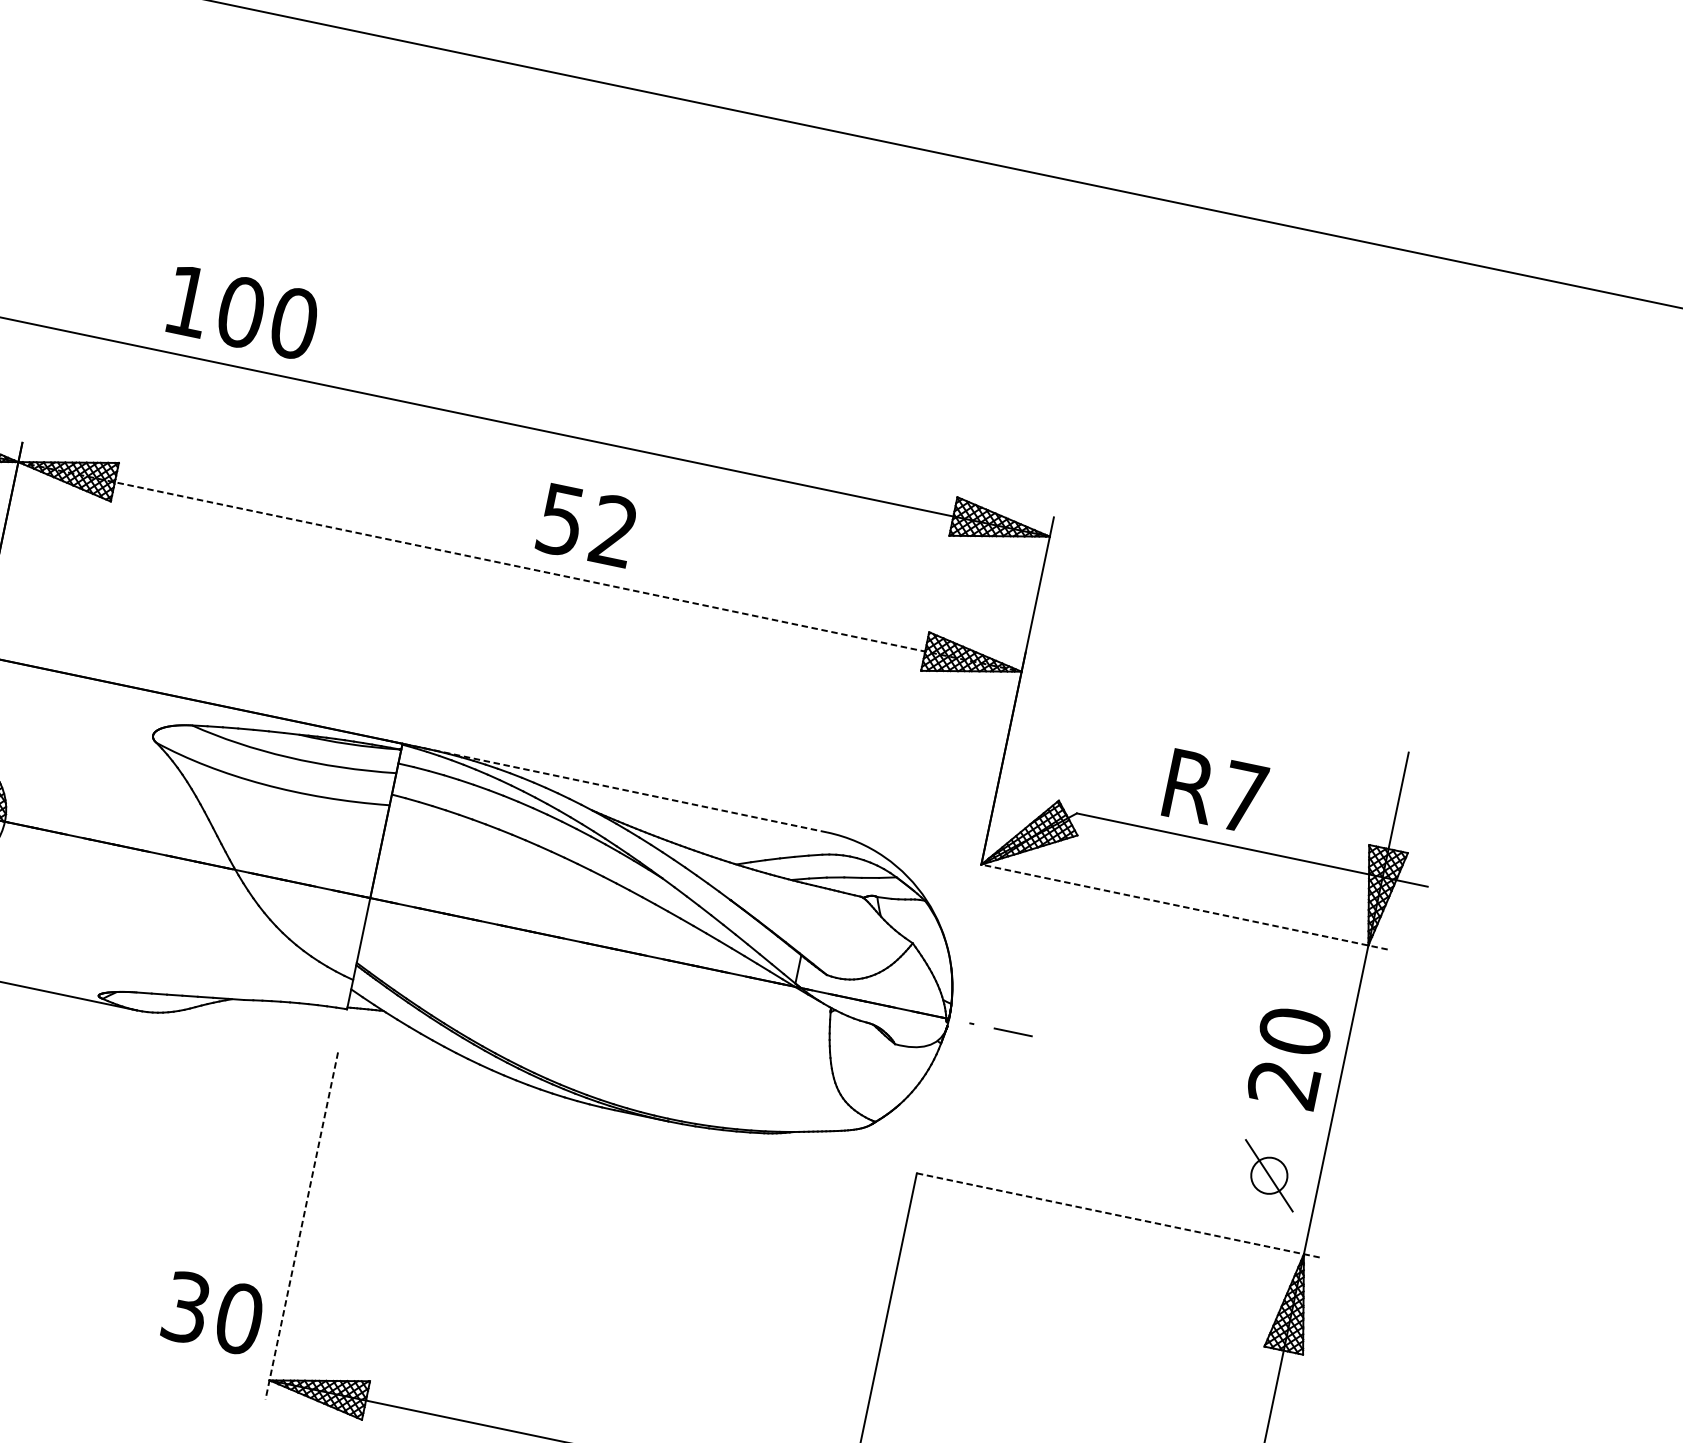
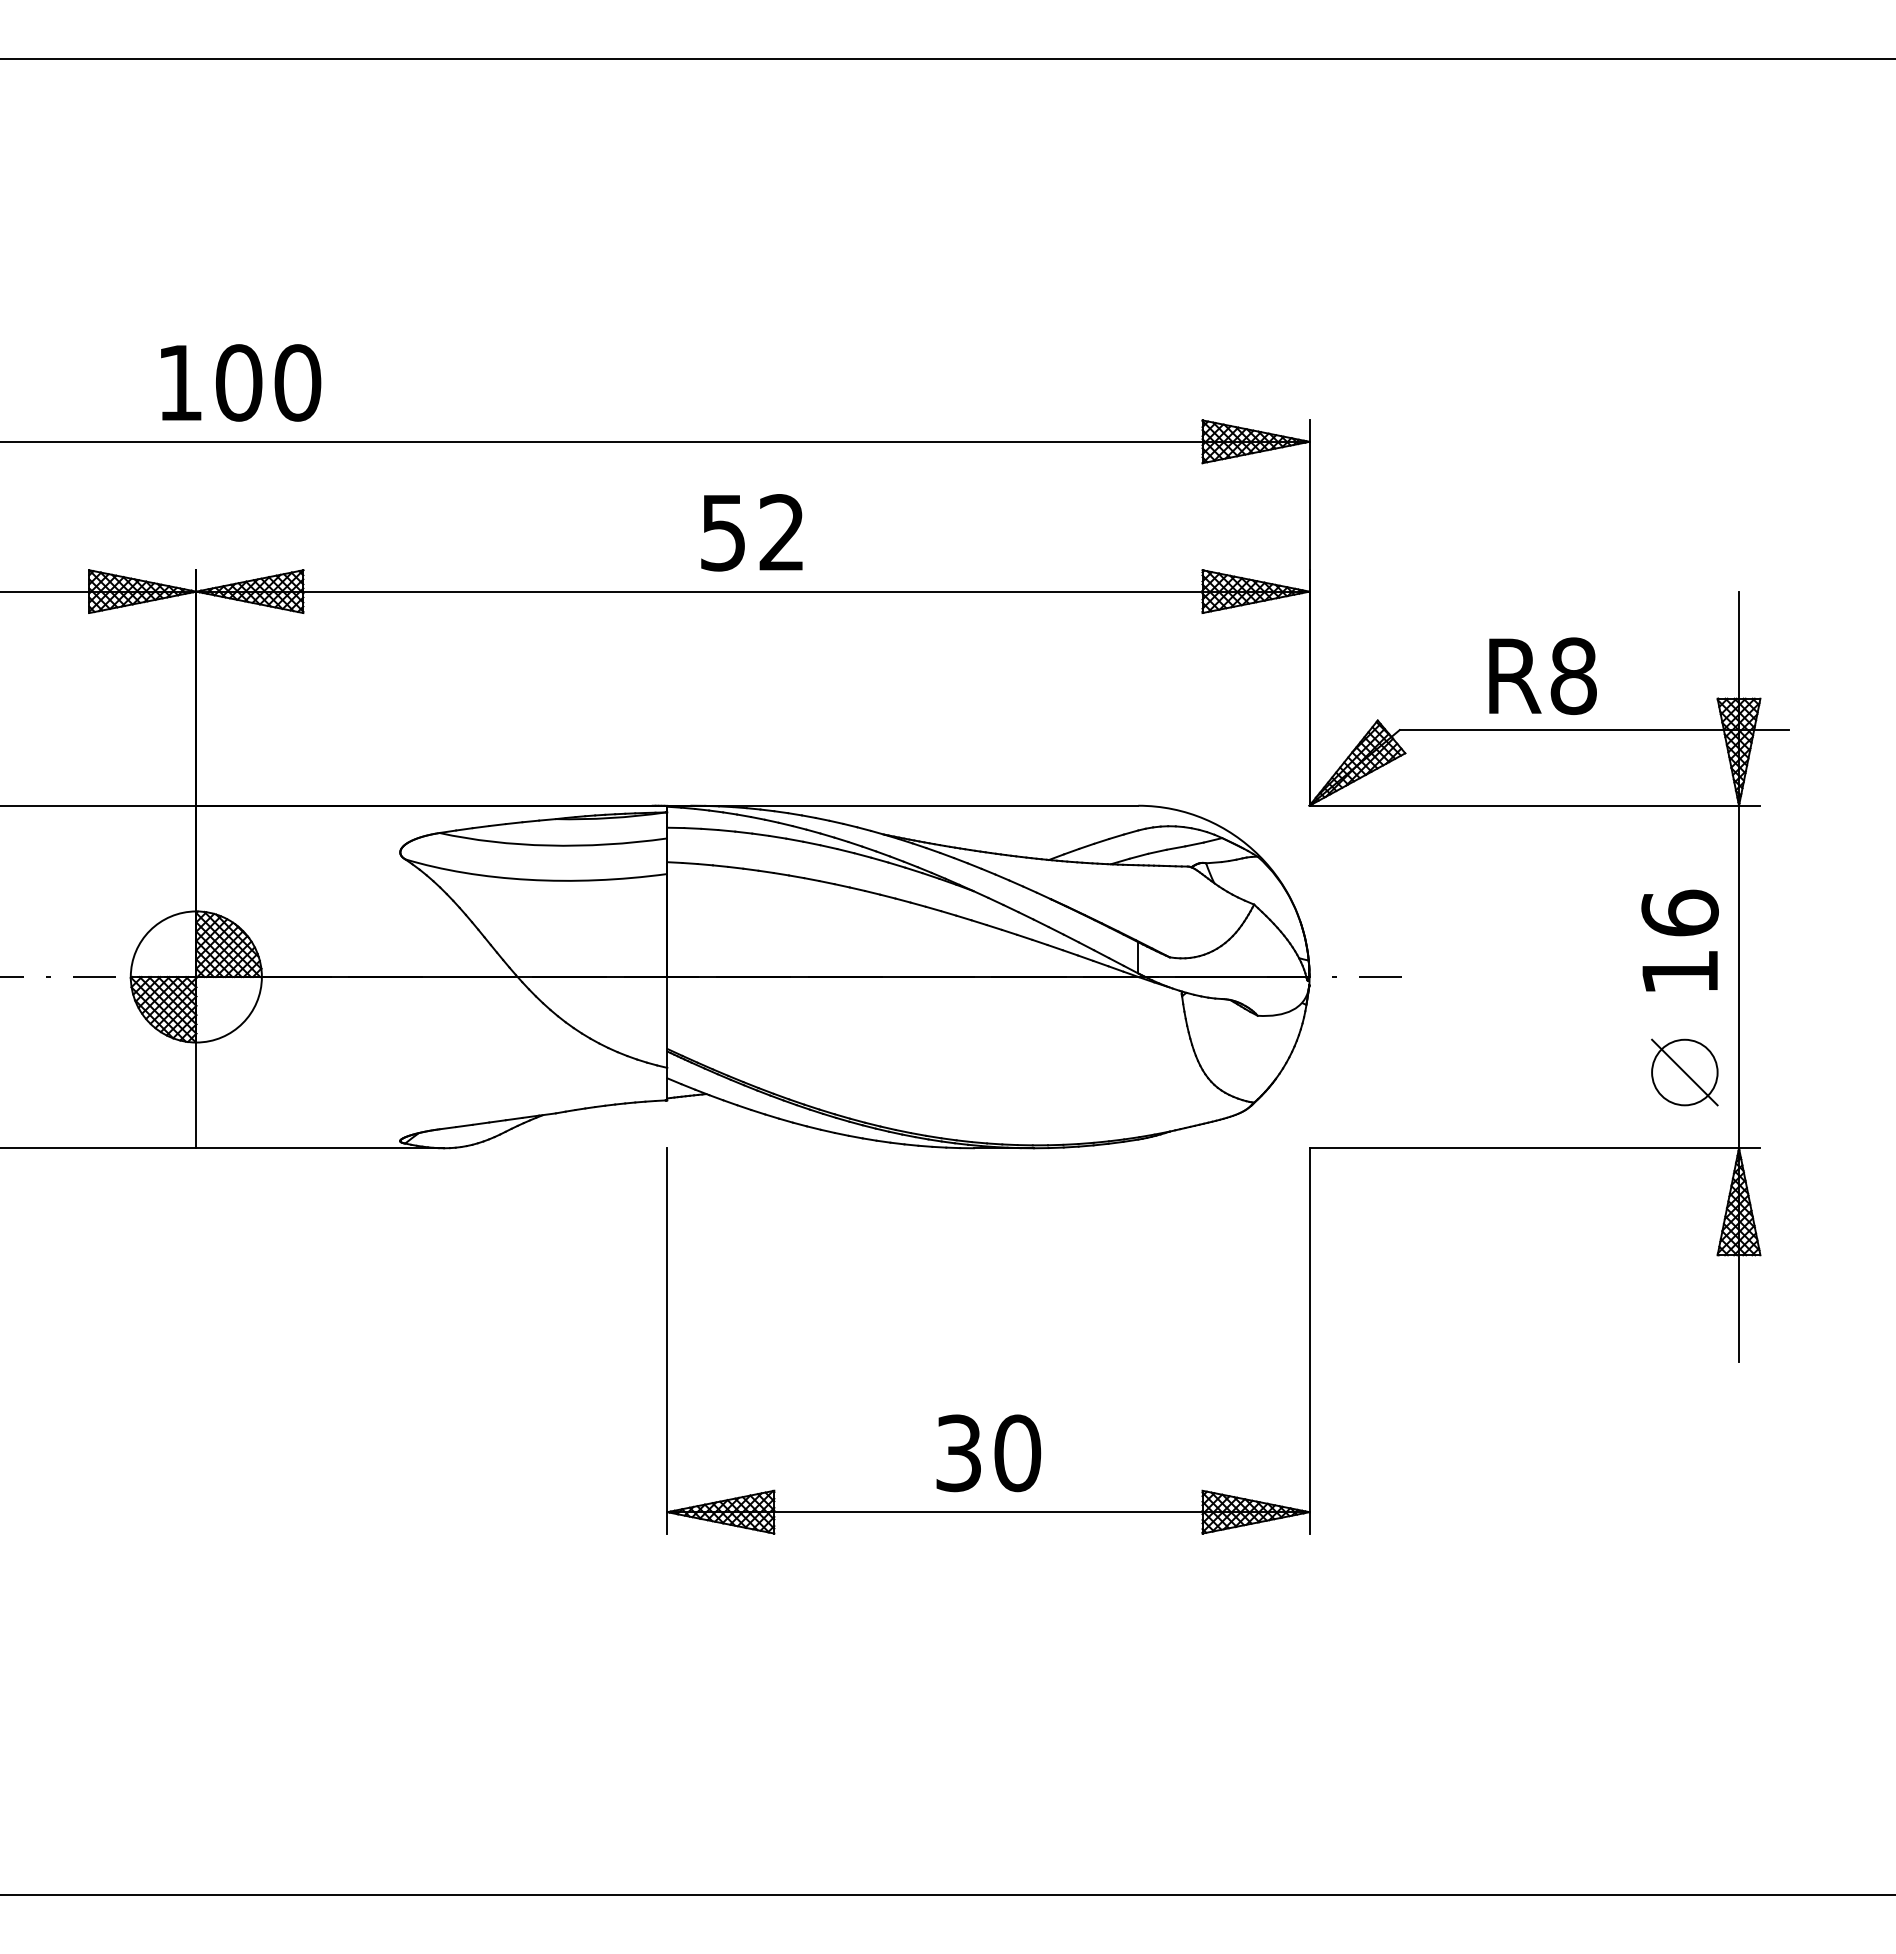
text: (243, 312) -> (241, 382), moved
text: (586, 525) -> (751, 532), moved
line: (519, 566) -> (752, 591), dashed -> solid
line: (614, 787) -> (902, 805), dashed -> solid
text: (1243, 797) -> (1573, 676), R7 -> R8
line: (1184, 906) -> (1534, 805), dashed -> solid
text: (1289, 1056) -> (1679, 941), 20 -> 16
circle: (1269, 1175) -> (1684, 1072), size x1.67
line: (1120, 1216) -> (1535, 1148), dashed -> solid
line: (302, 1225) -> (667, 1340), dashed -> solid
text: (213, 1313) -> (988, 1453), moved

